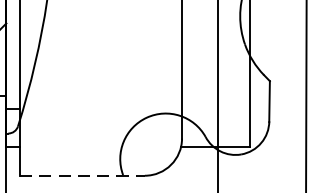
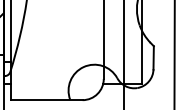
line: (81, 176) -> (46, 100), dashed -> solid

